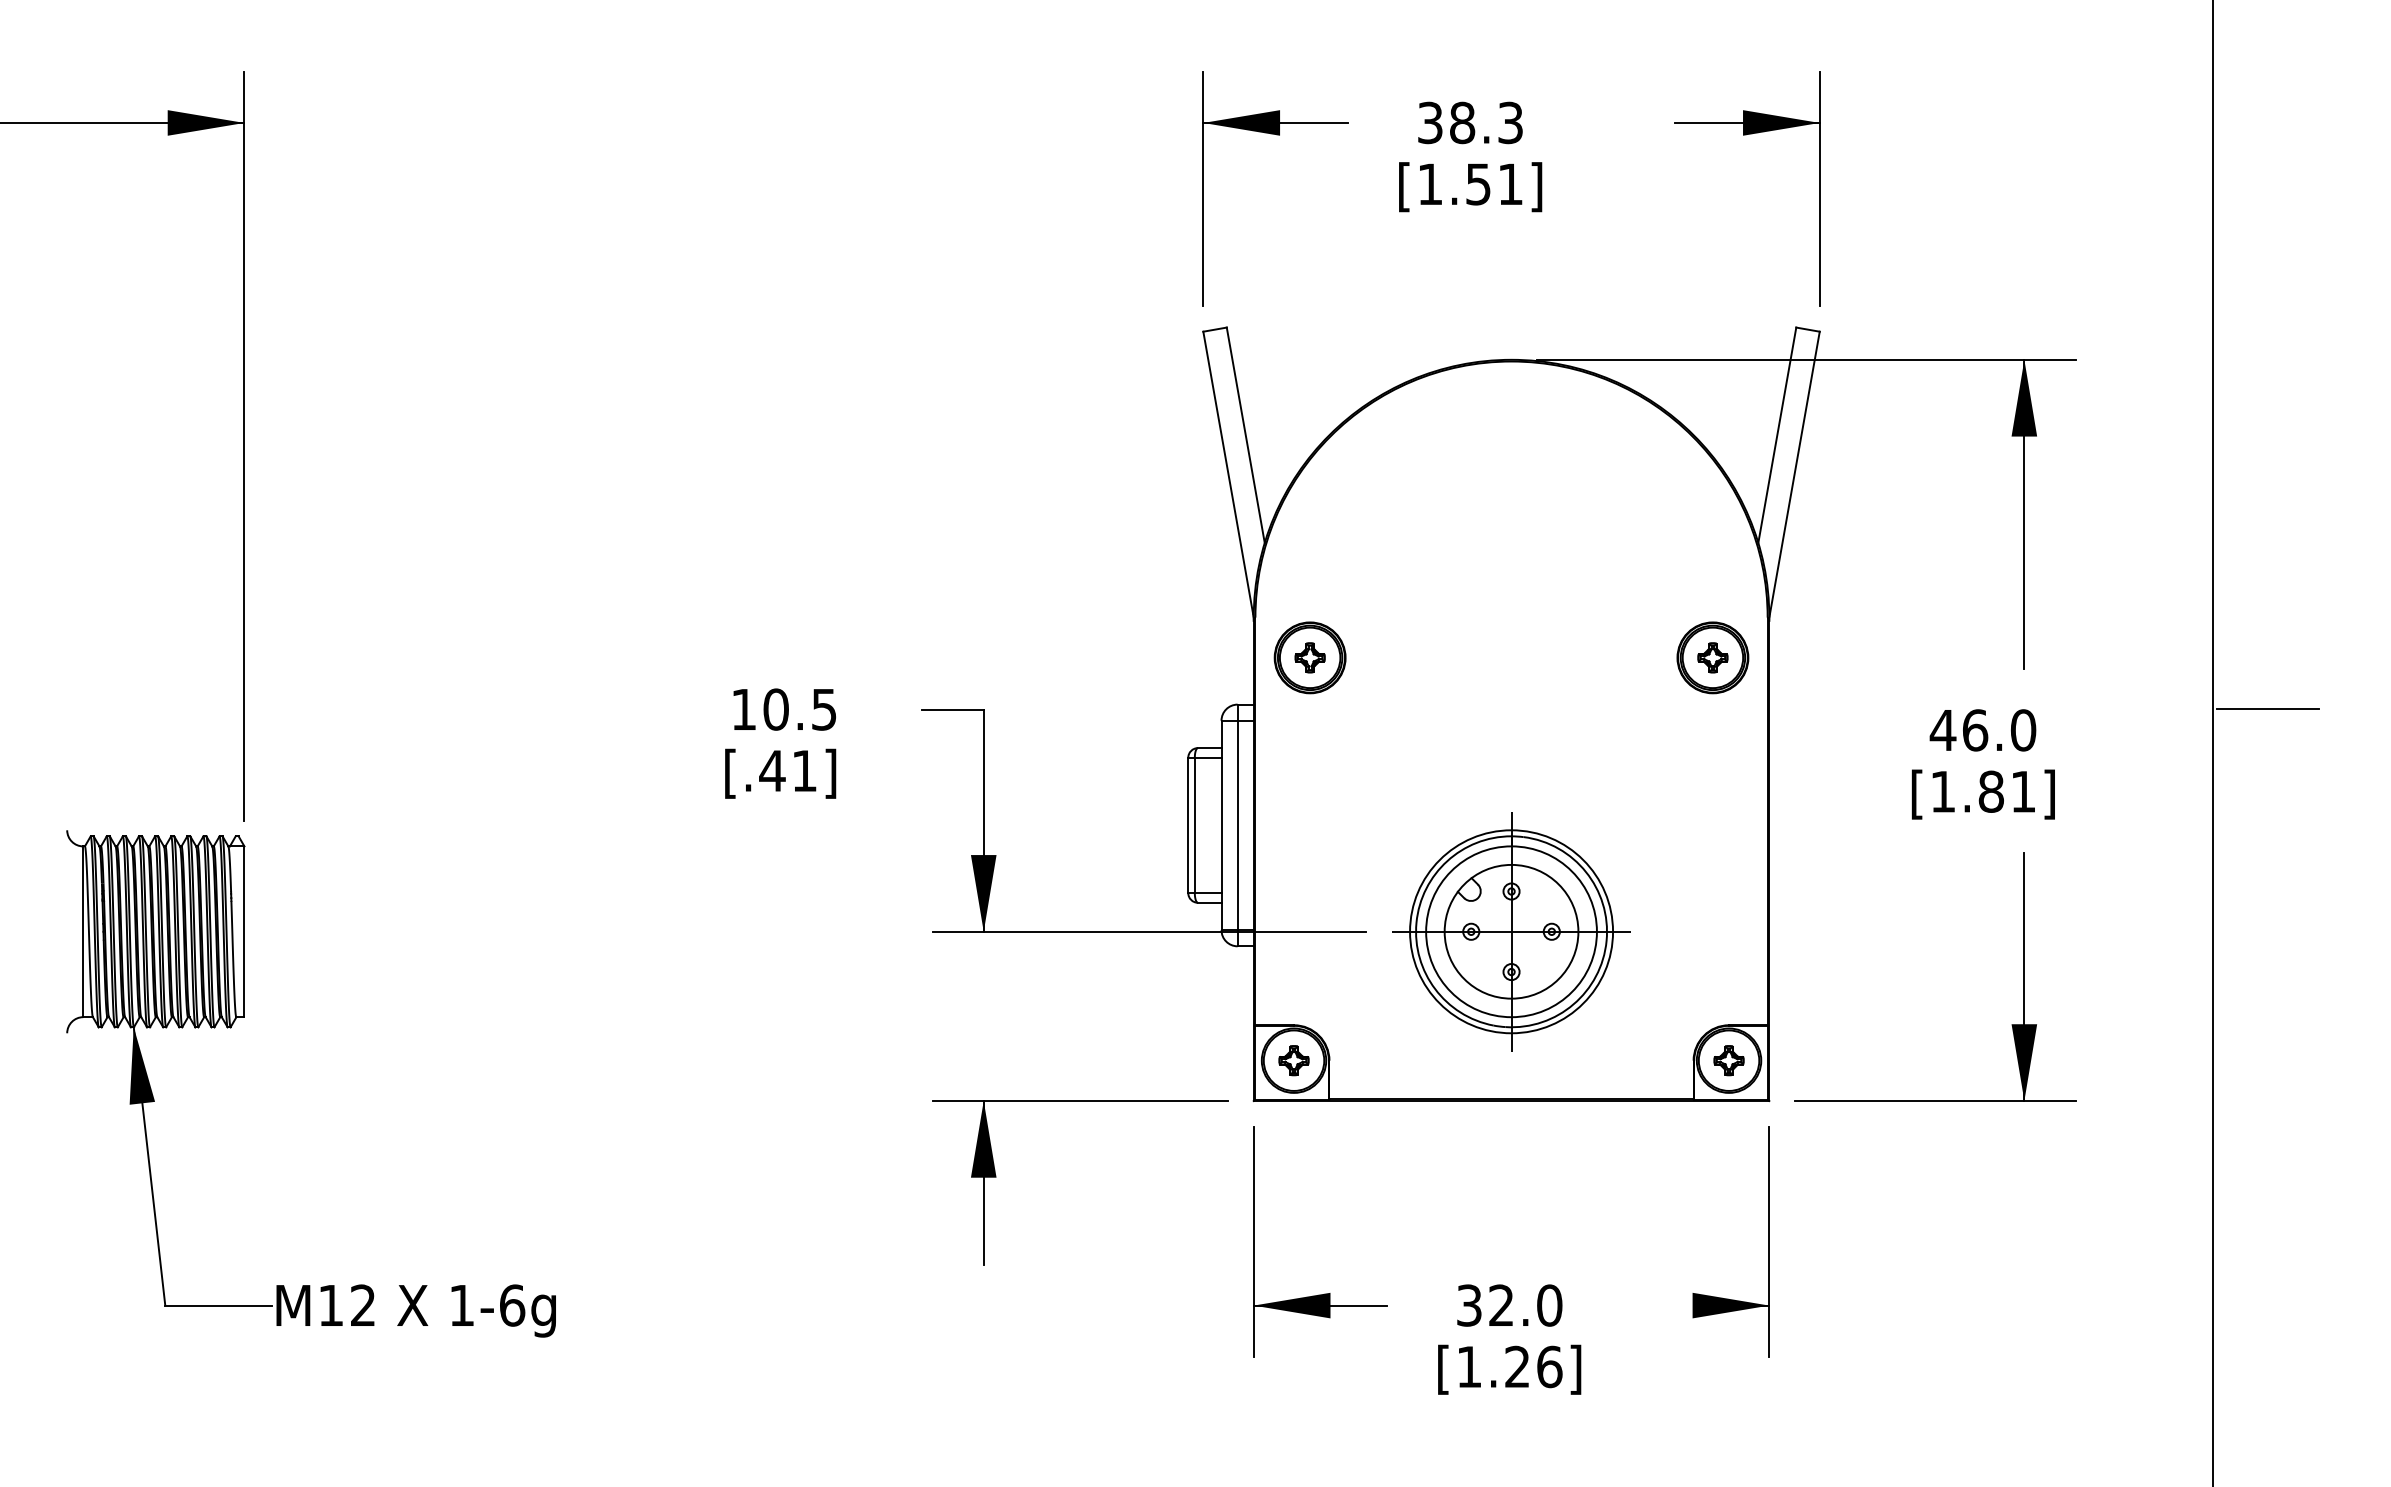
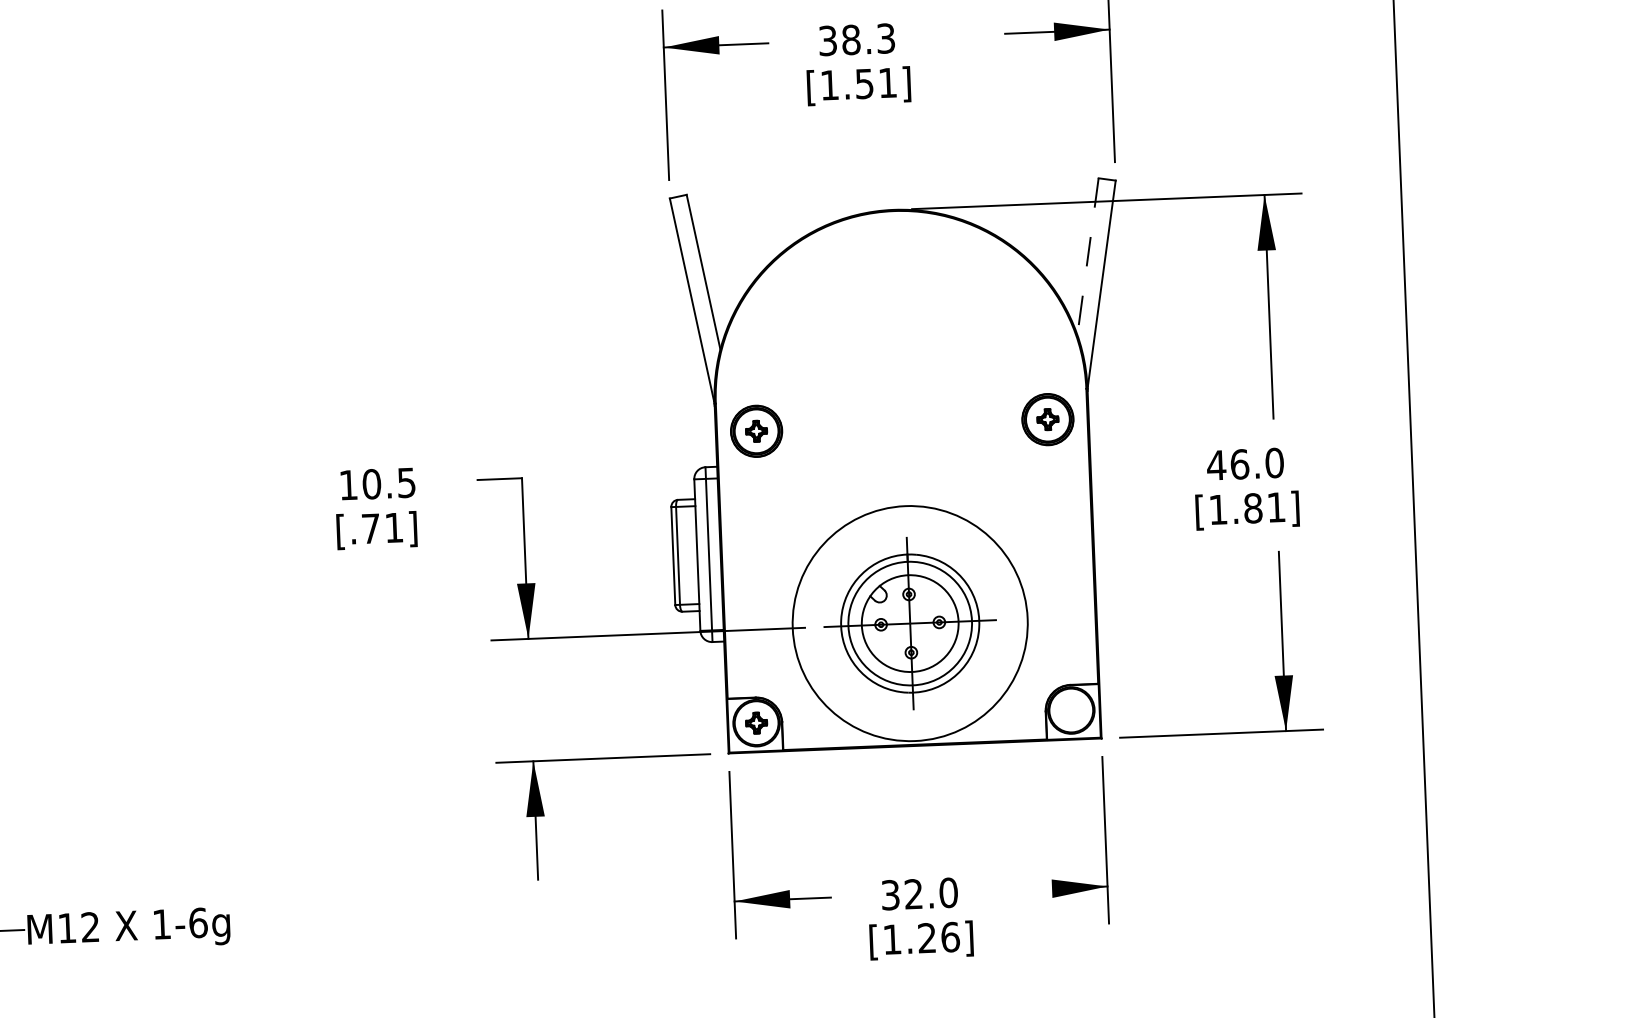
line: (1777, 435) -> (1088, 256), solid -> dashed
line: (2267, 708) -> (1450, 440), removed
text: (772, 770) -> (370, 528), [.41] -> [.71]
circle: (1511, 931) -> (910, 623), size x1.6
part: (1728, 1060) -> (1070, 710), removed

